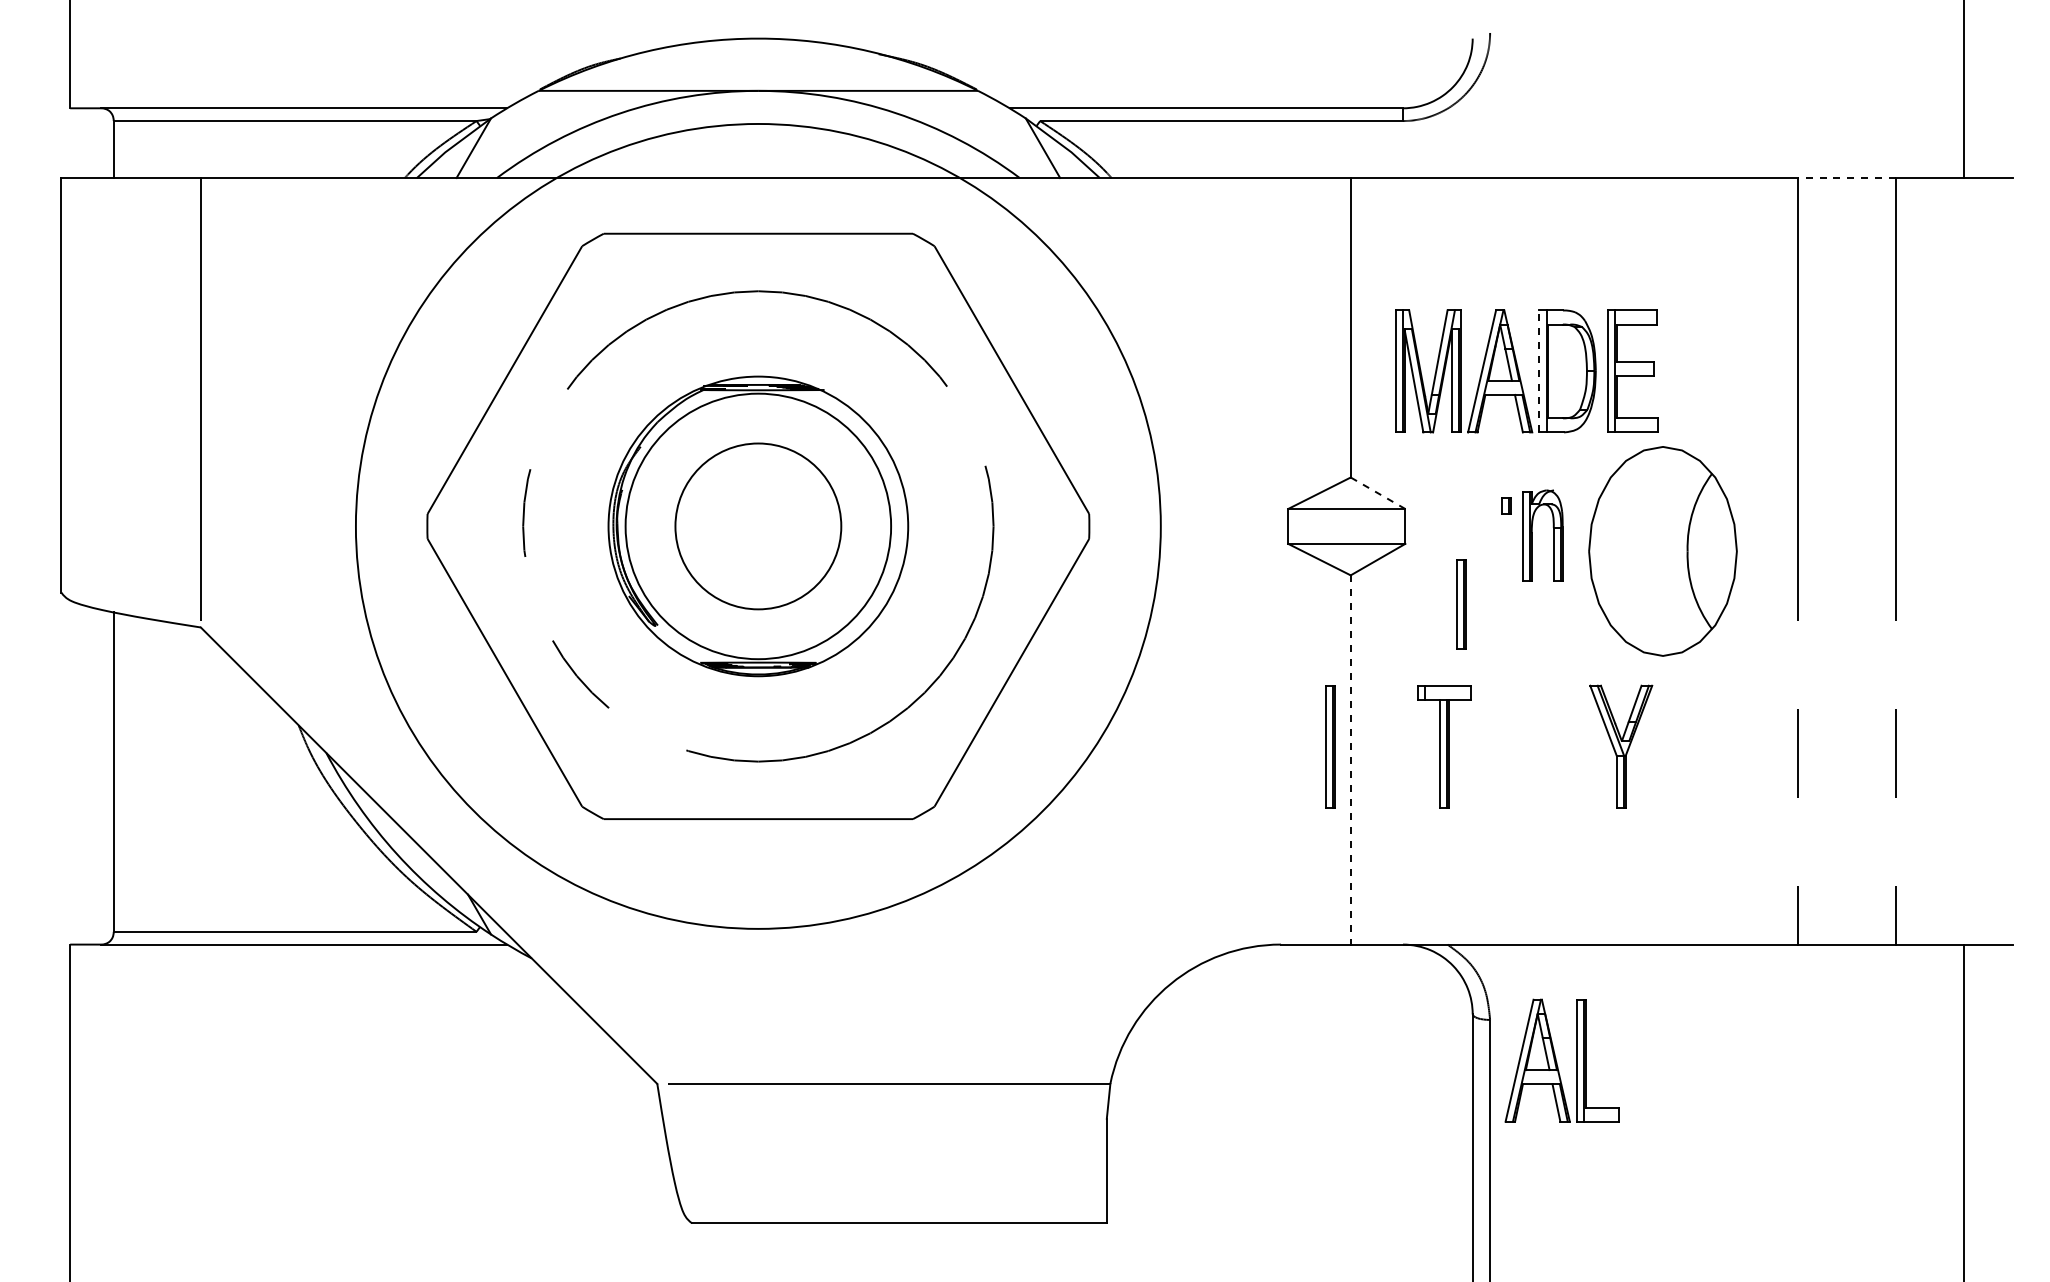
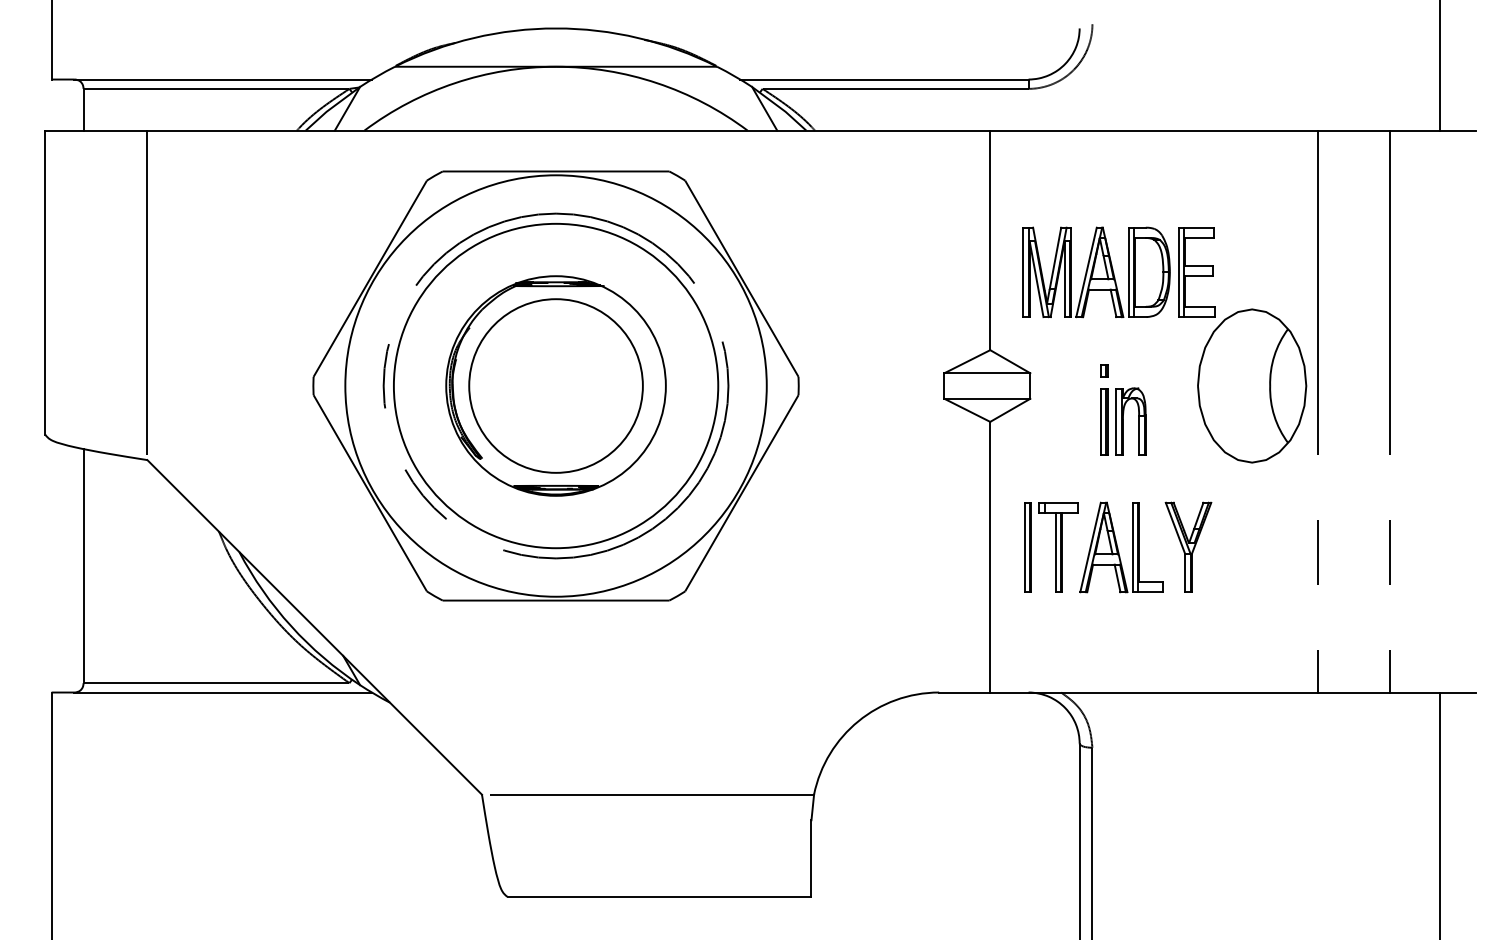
line: (1846, 177) -> (1353, 130), dashed -> solid
line: (1539, 371) -> (1128, 272), dashed -> solid
line: (1378, 493) -> (1010, 361), dashed -> solid
circle: (757, 525) -> (555, 385), size x0.71
circle: (757, 525) -> (555, 385), size x1.43
circle: (758, 526) -> (556, 386), size x1.67
part: (1532, 535) -> (1123, 421), moved
part: (1662, 551) -> (1251, 386), moved
part: (1461, 604) -> (1104, 421), moved
part: (1330, 746) -> (1028, 547), moved
line: (1350, 759) -> (990, 556), dashed -> solid
part: (1561, 1060) -> (1121, 547), moved

